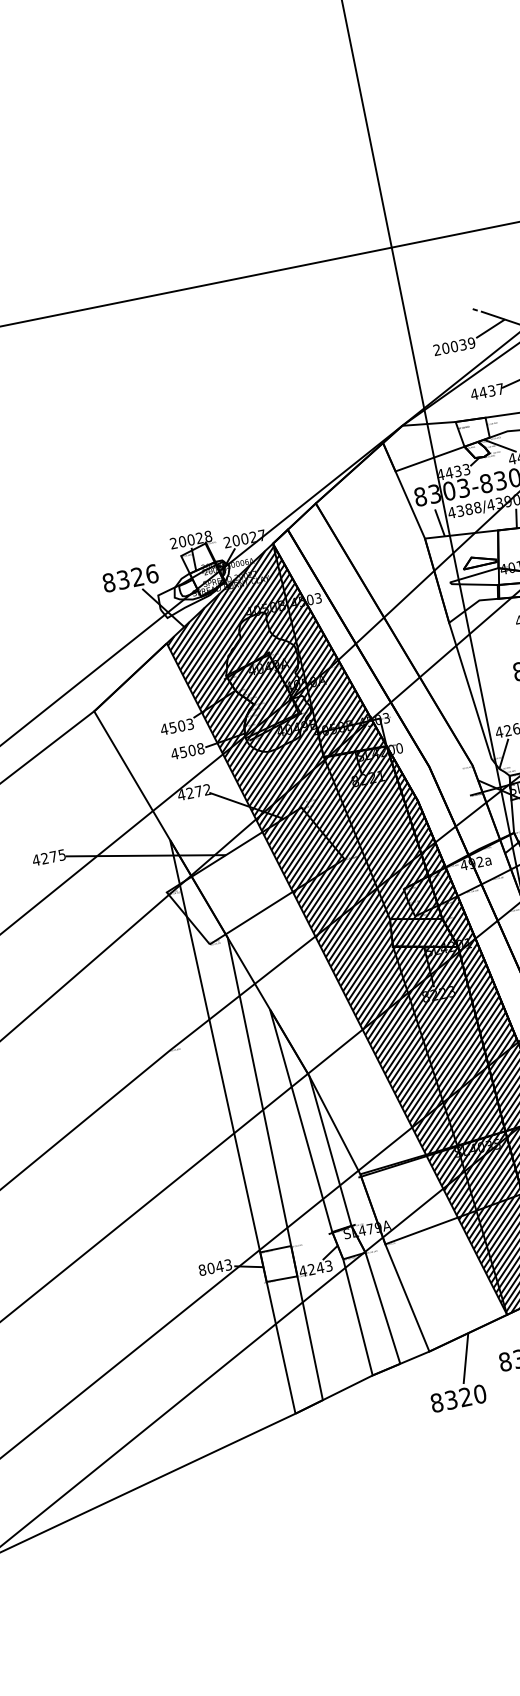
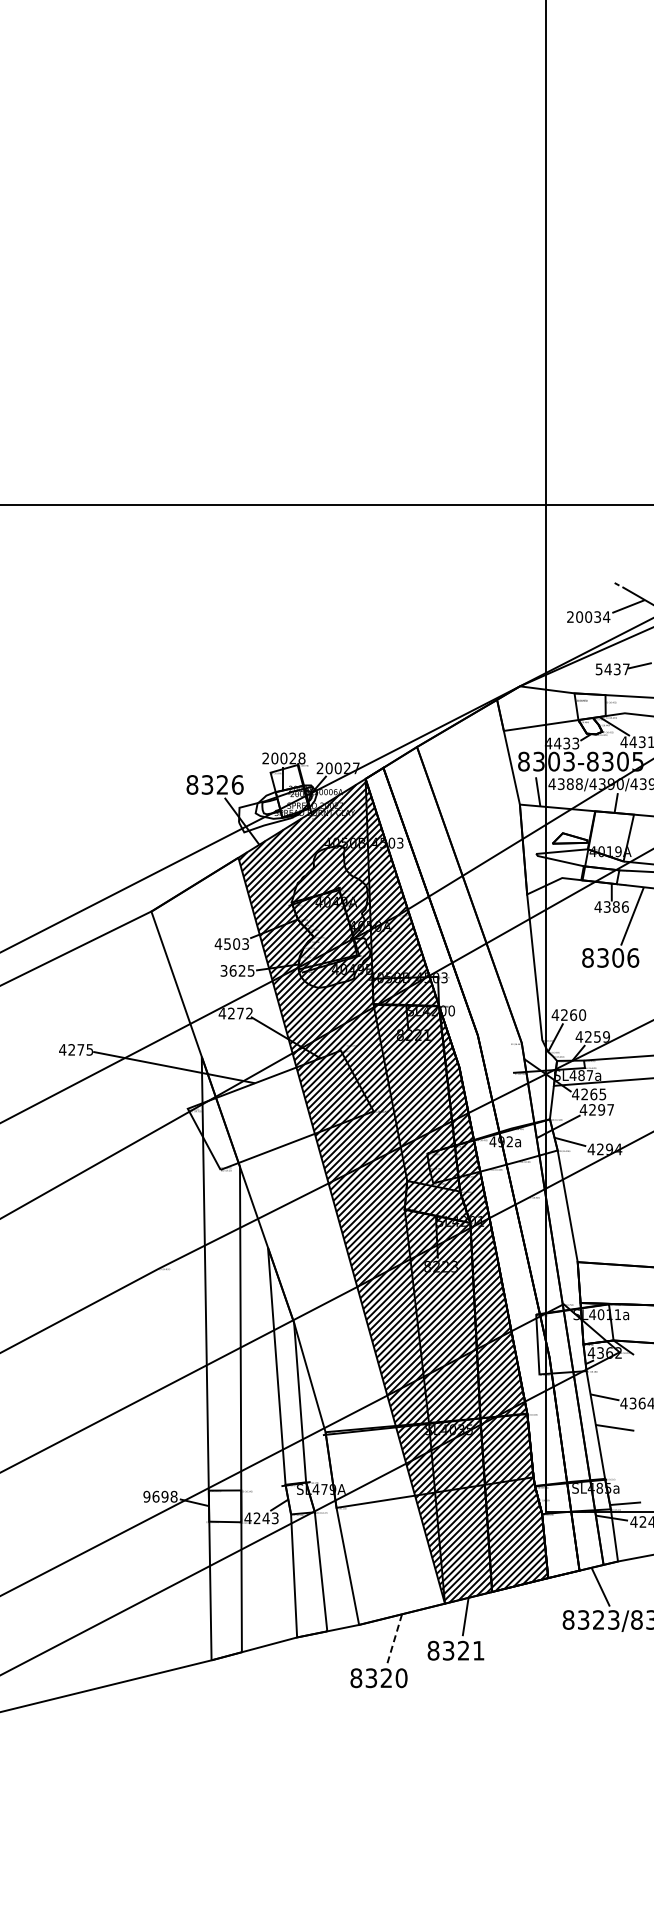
text: (471, 342) -> (606, 616), 20039 -> 20034
text: (473, 394) -> (598, 669), 4437 -> 5437
text: (187, 751) -> (237, 970), 4508 -> 3625
text: (215, 1267) -> (160, 1496), 8043 -> 9698
line: (465, 1358) -> (394, 1639), solid -> dashed

